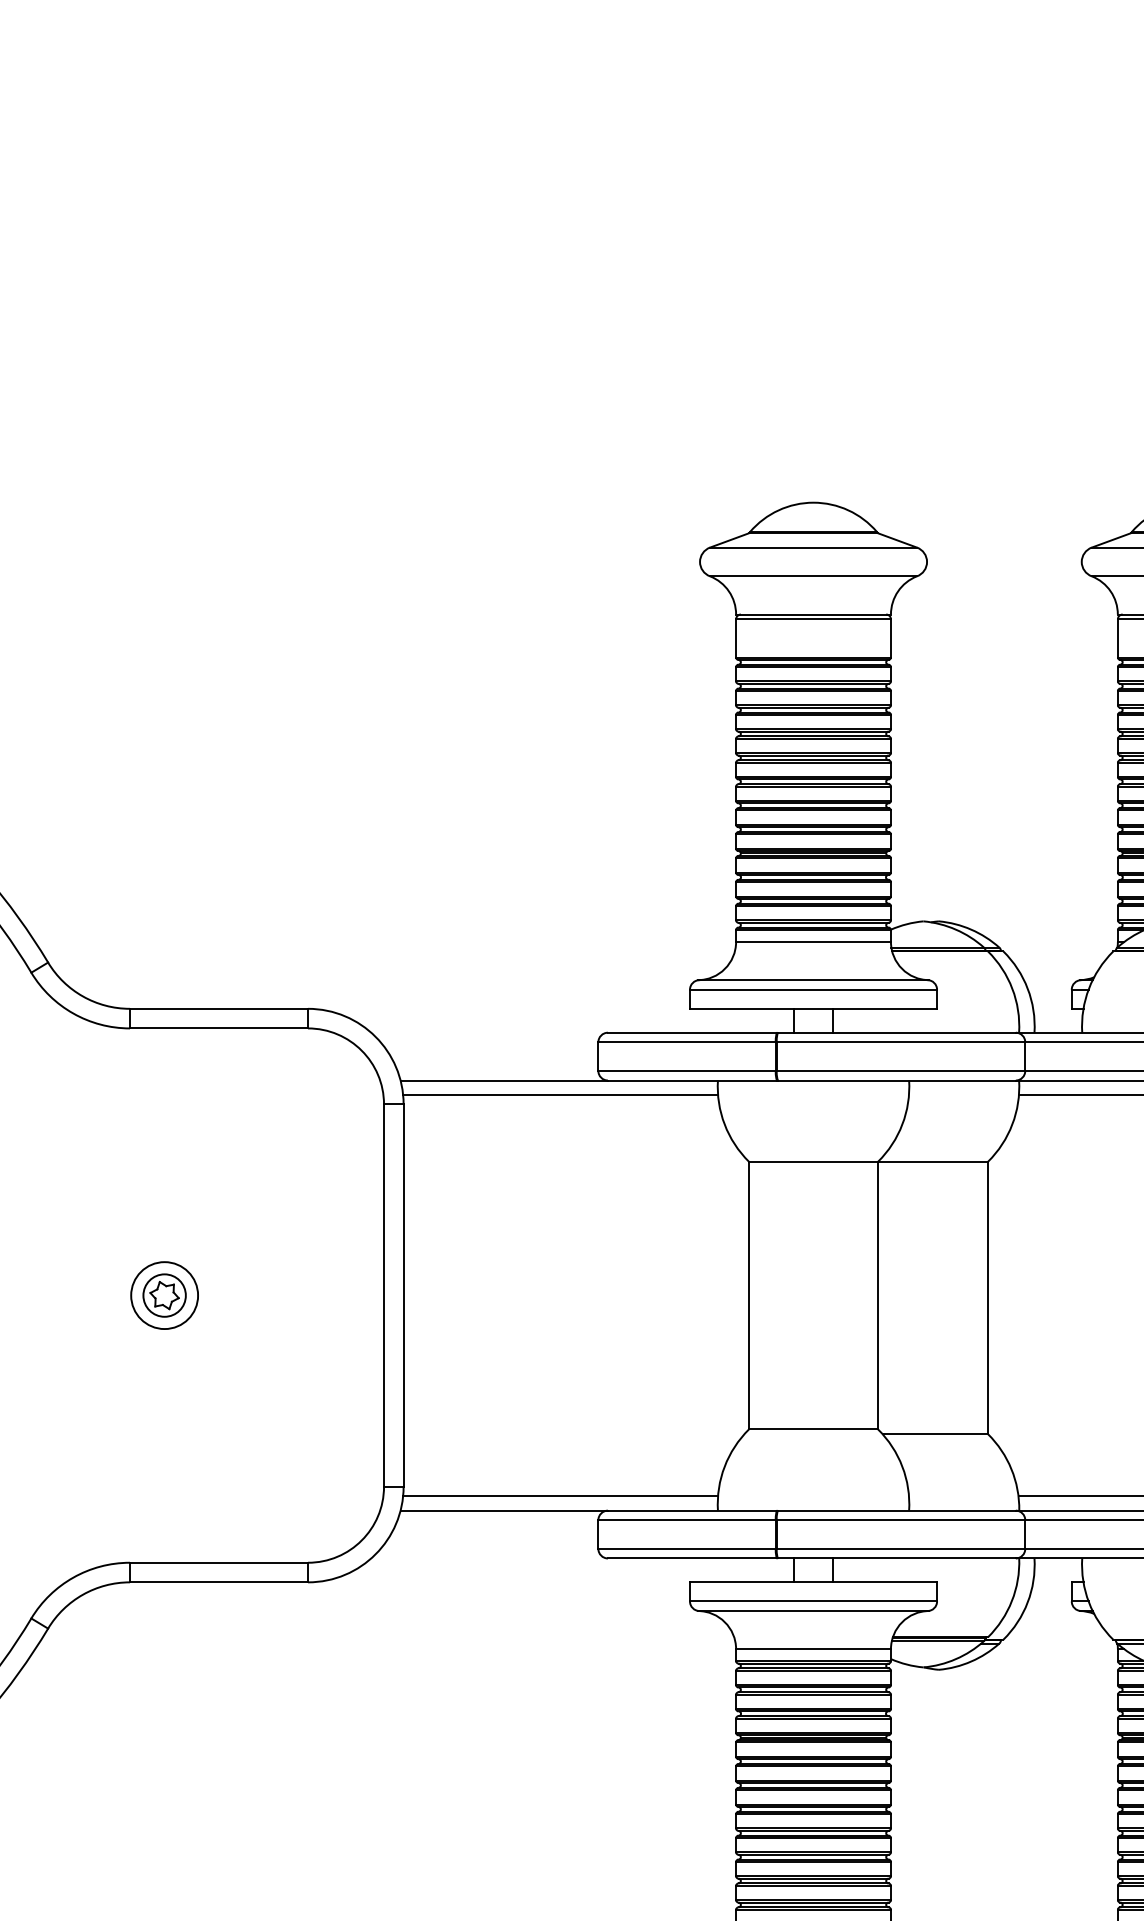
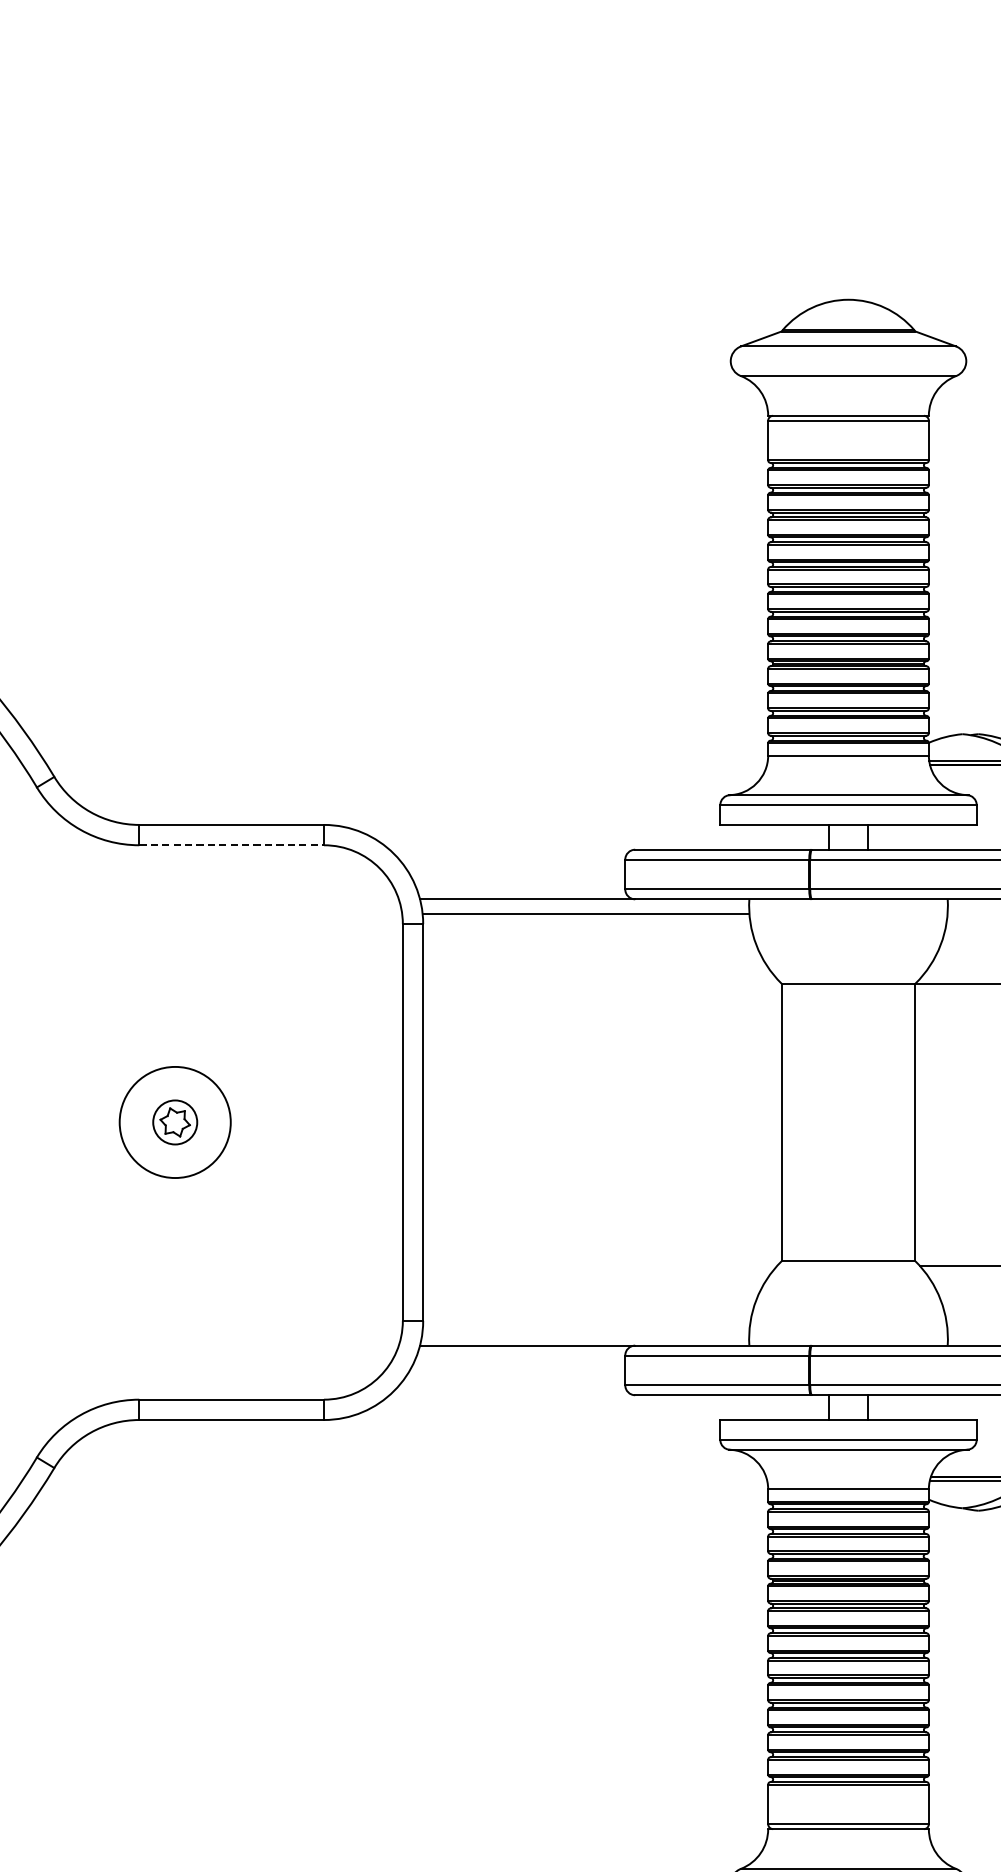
line: (219, 1028) -> (232, 845), solid -> dashed
circle: (164, 1295) -> (175, 1122), size x1.6
line: (560, 1496) -> (585, 1330), removed

